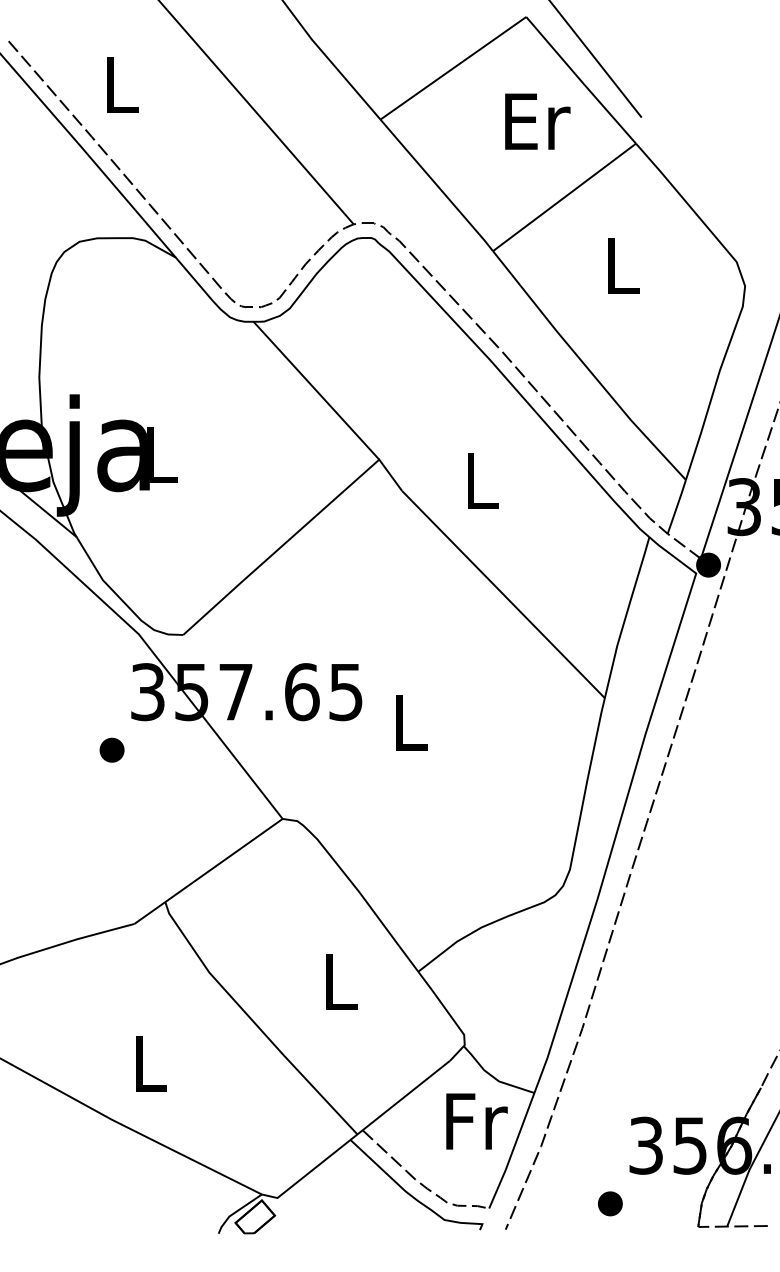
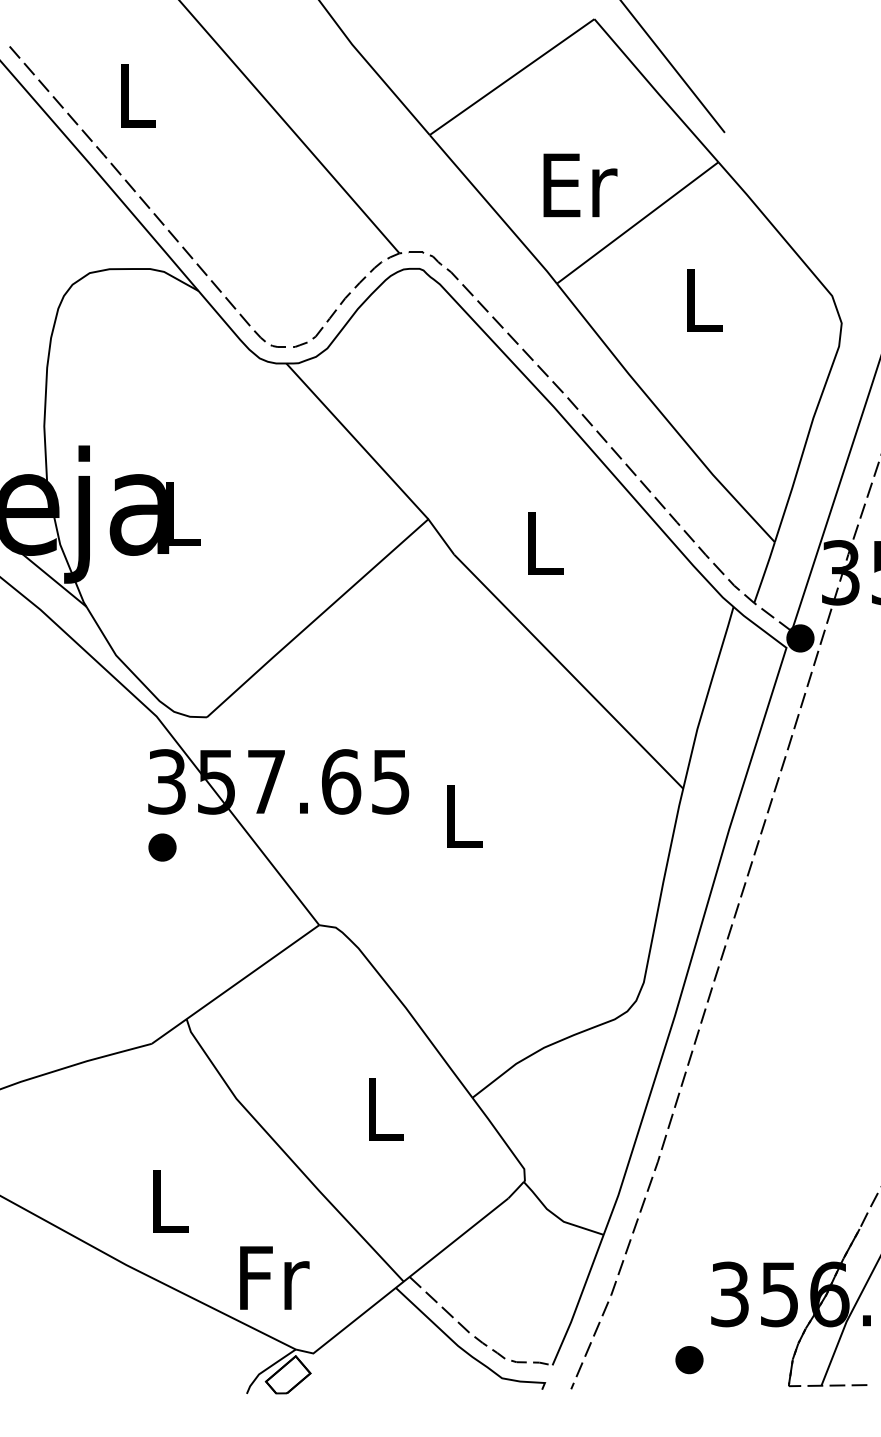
text: (537, 121) -> (580, 185), moved
part: (112, 750) -> (162, 847), moved
text: (476, 1121) -> (274, 1277), moved

